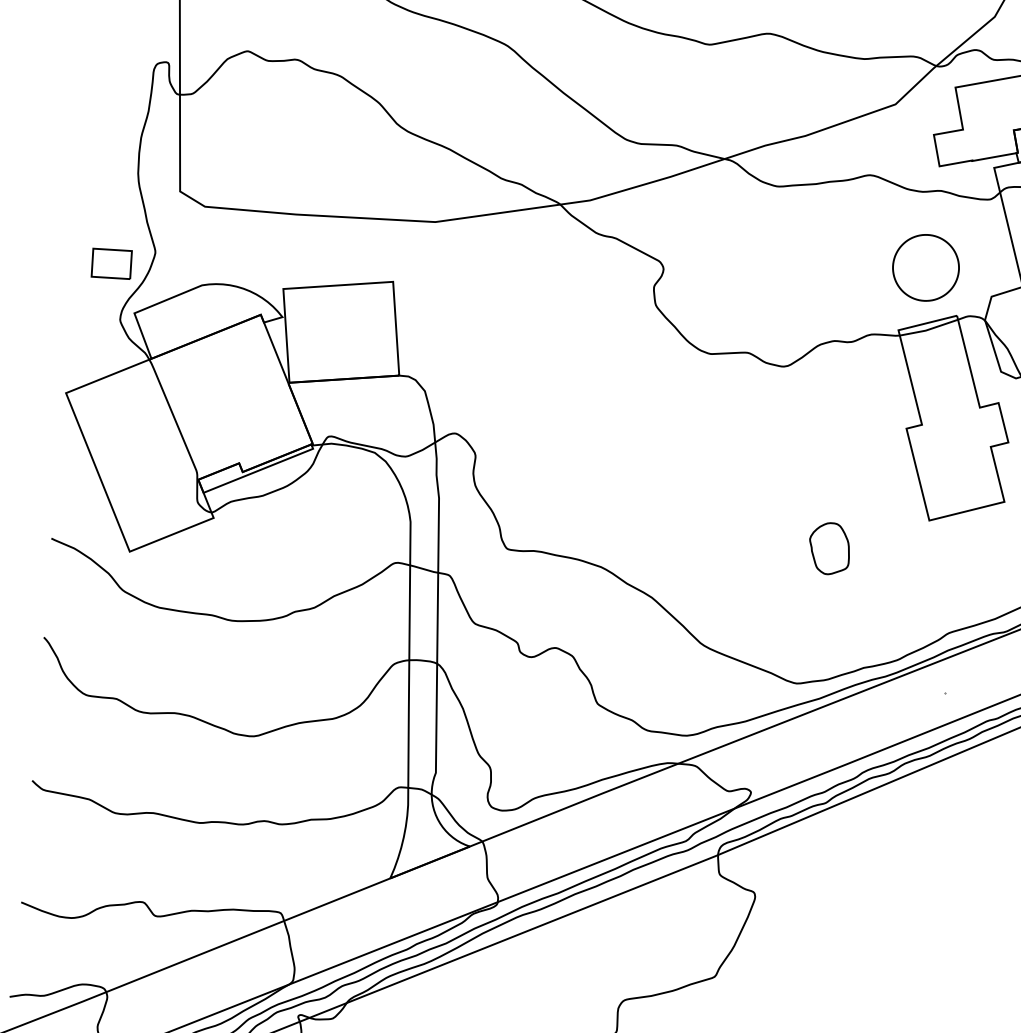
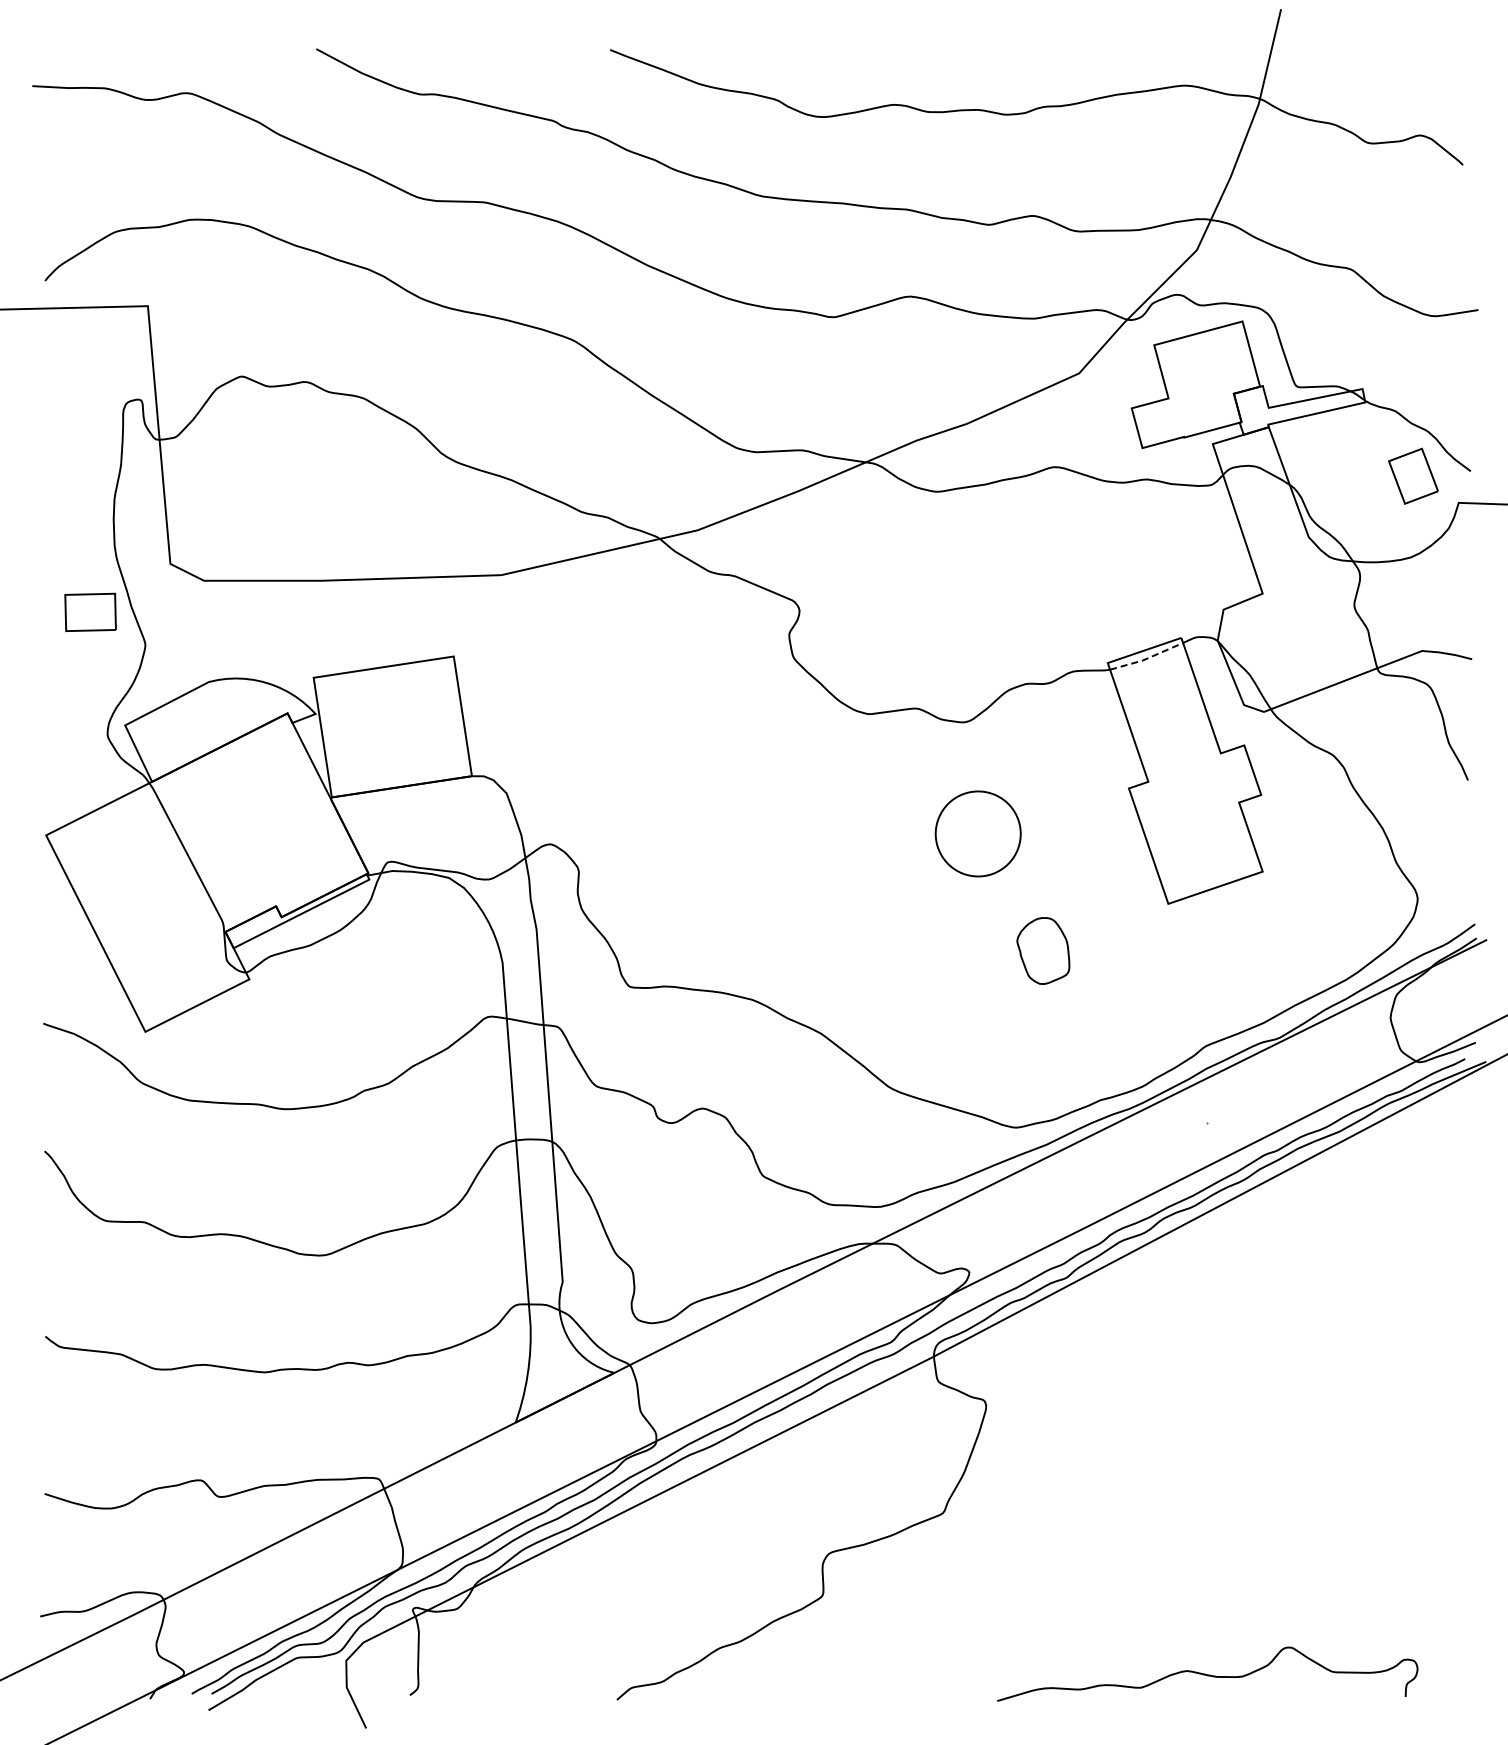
part: (111, 263) -> (90, 611), moved
part: (925, 267) -> (977, 833), moved
line: (928, 329) -> (1146, 658), solid -> dashed

